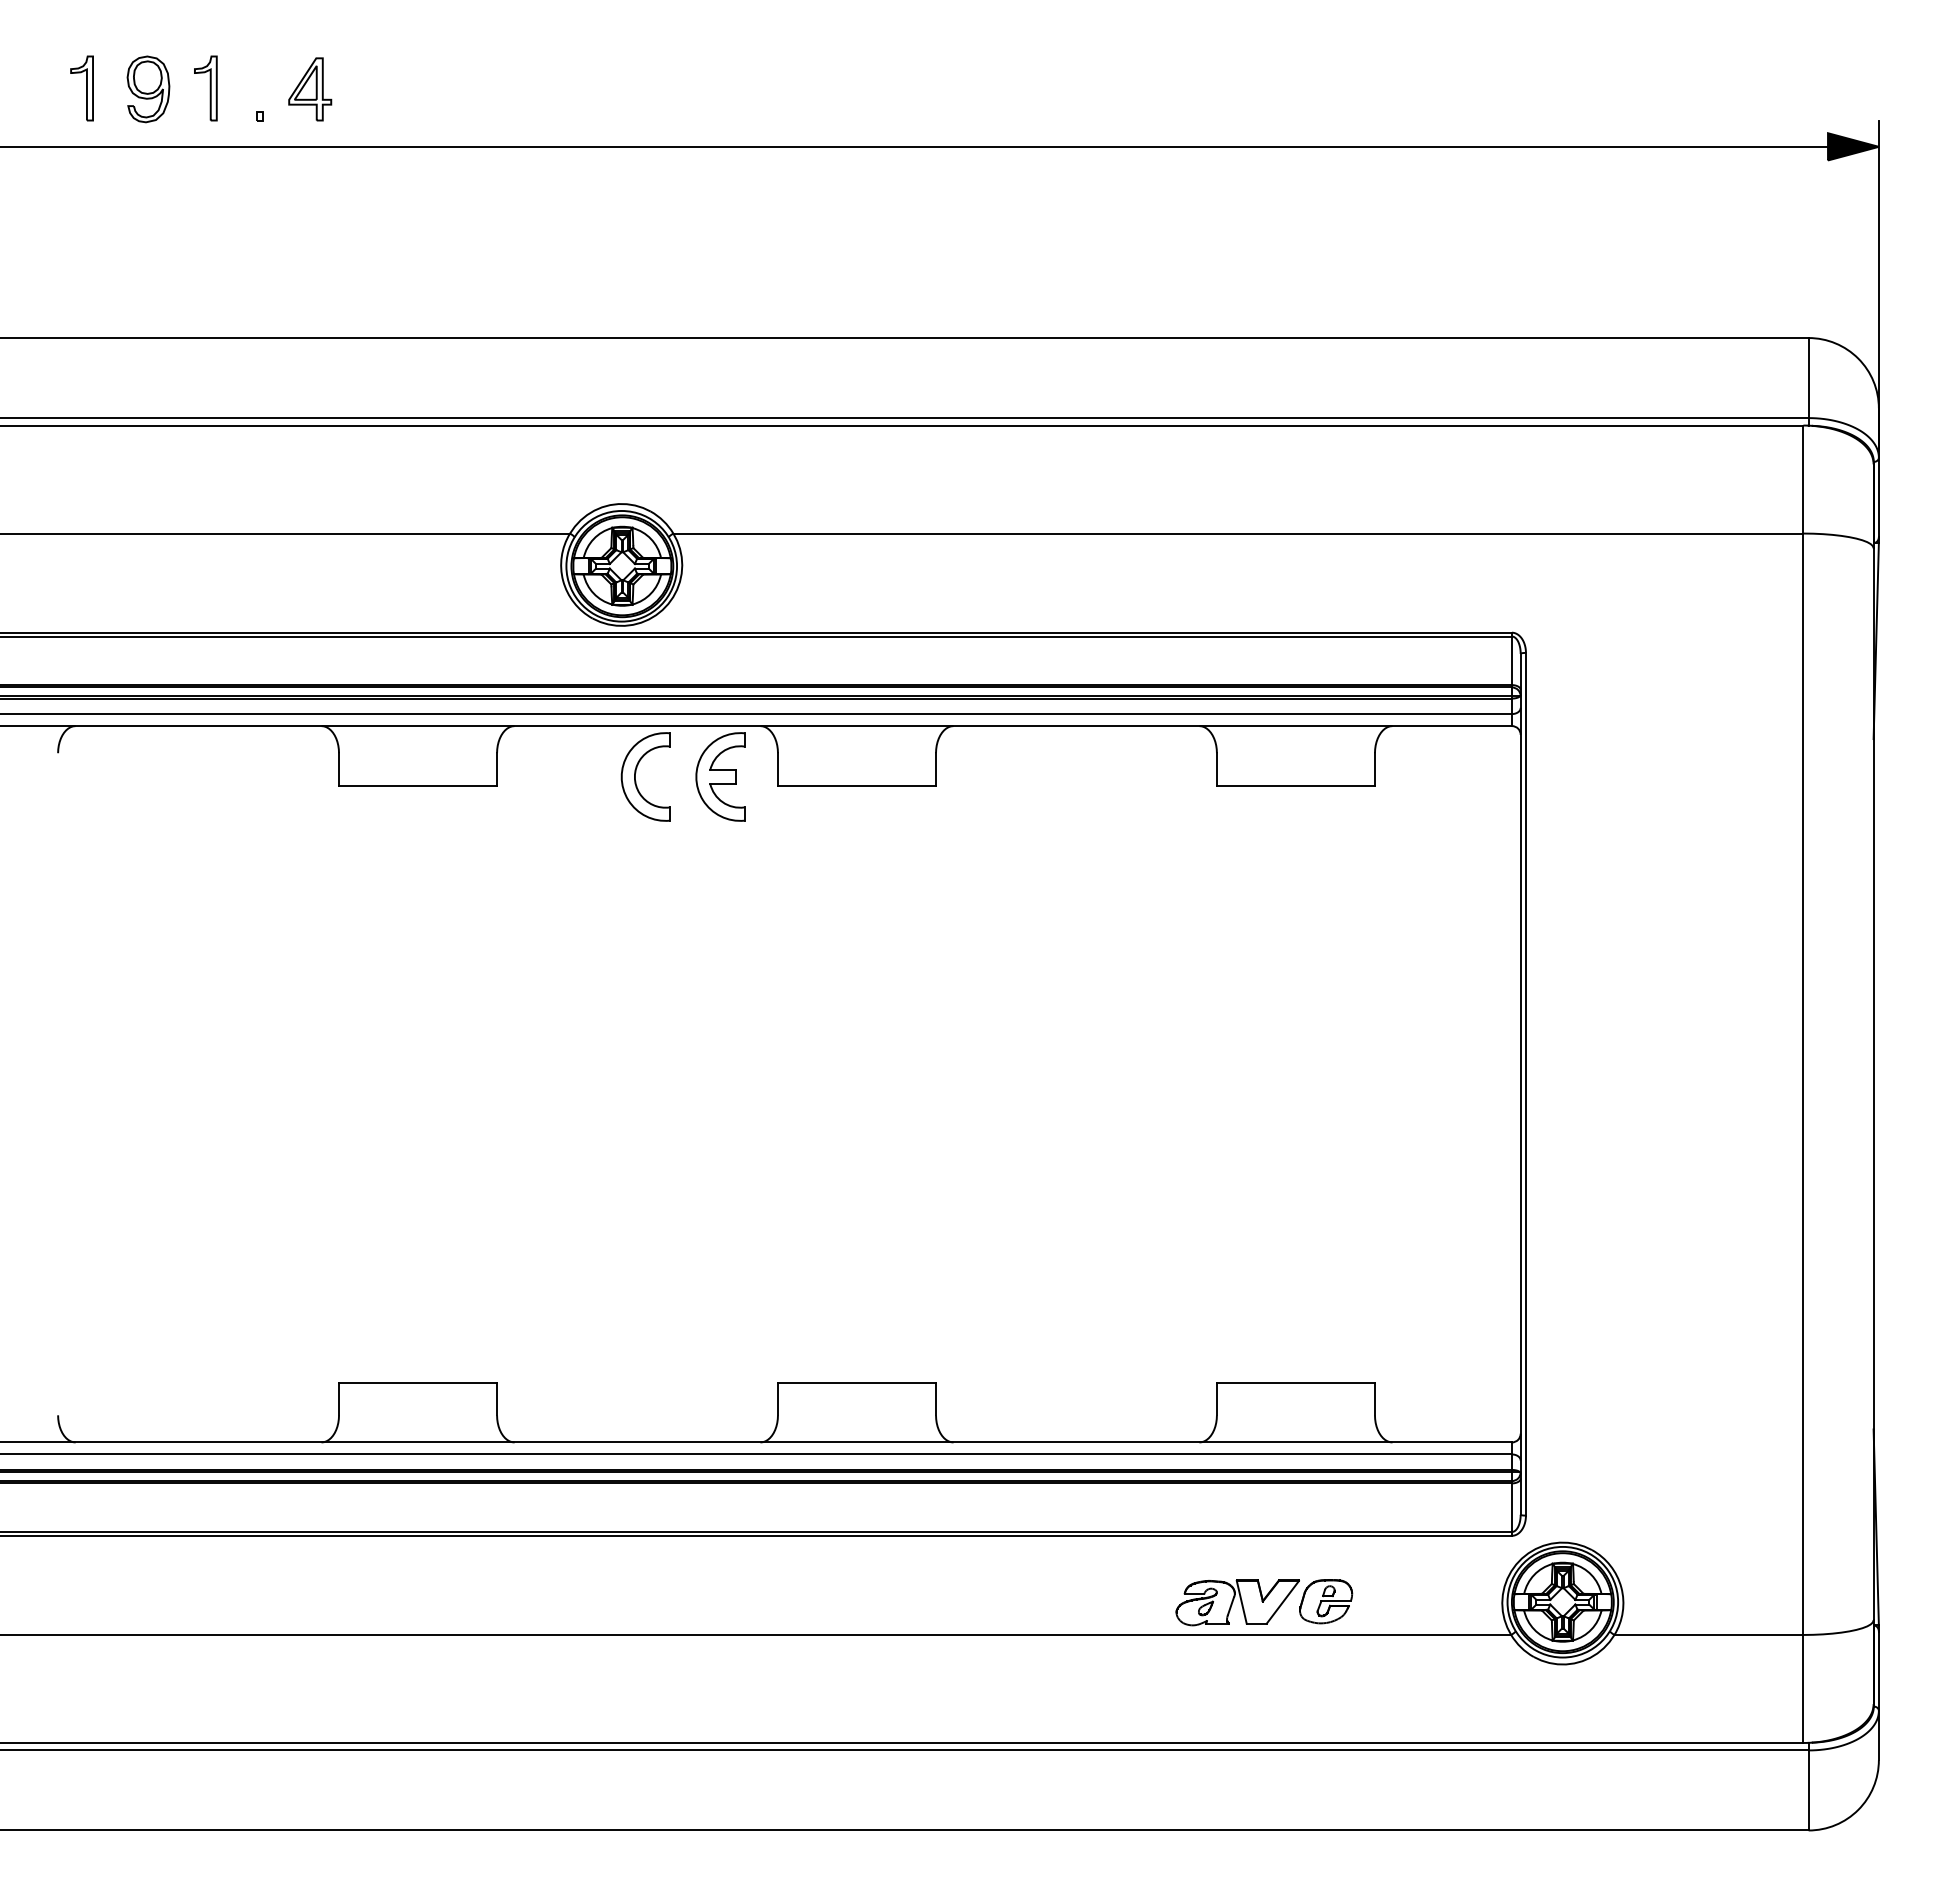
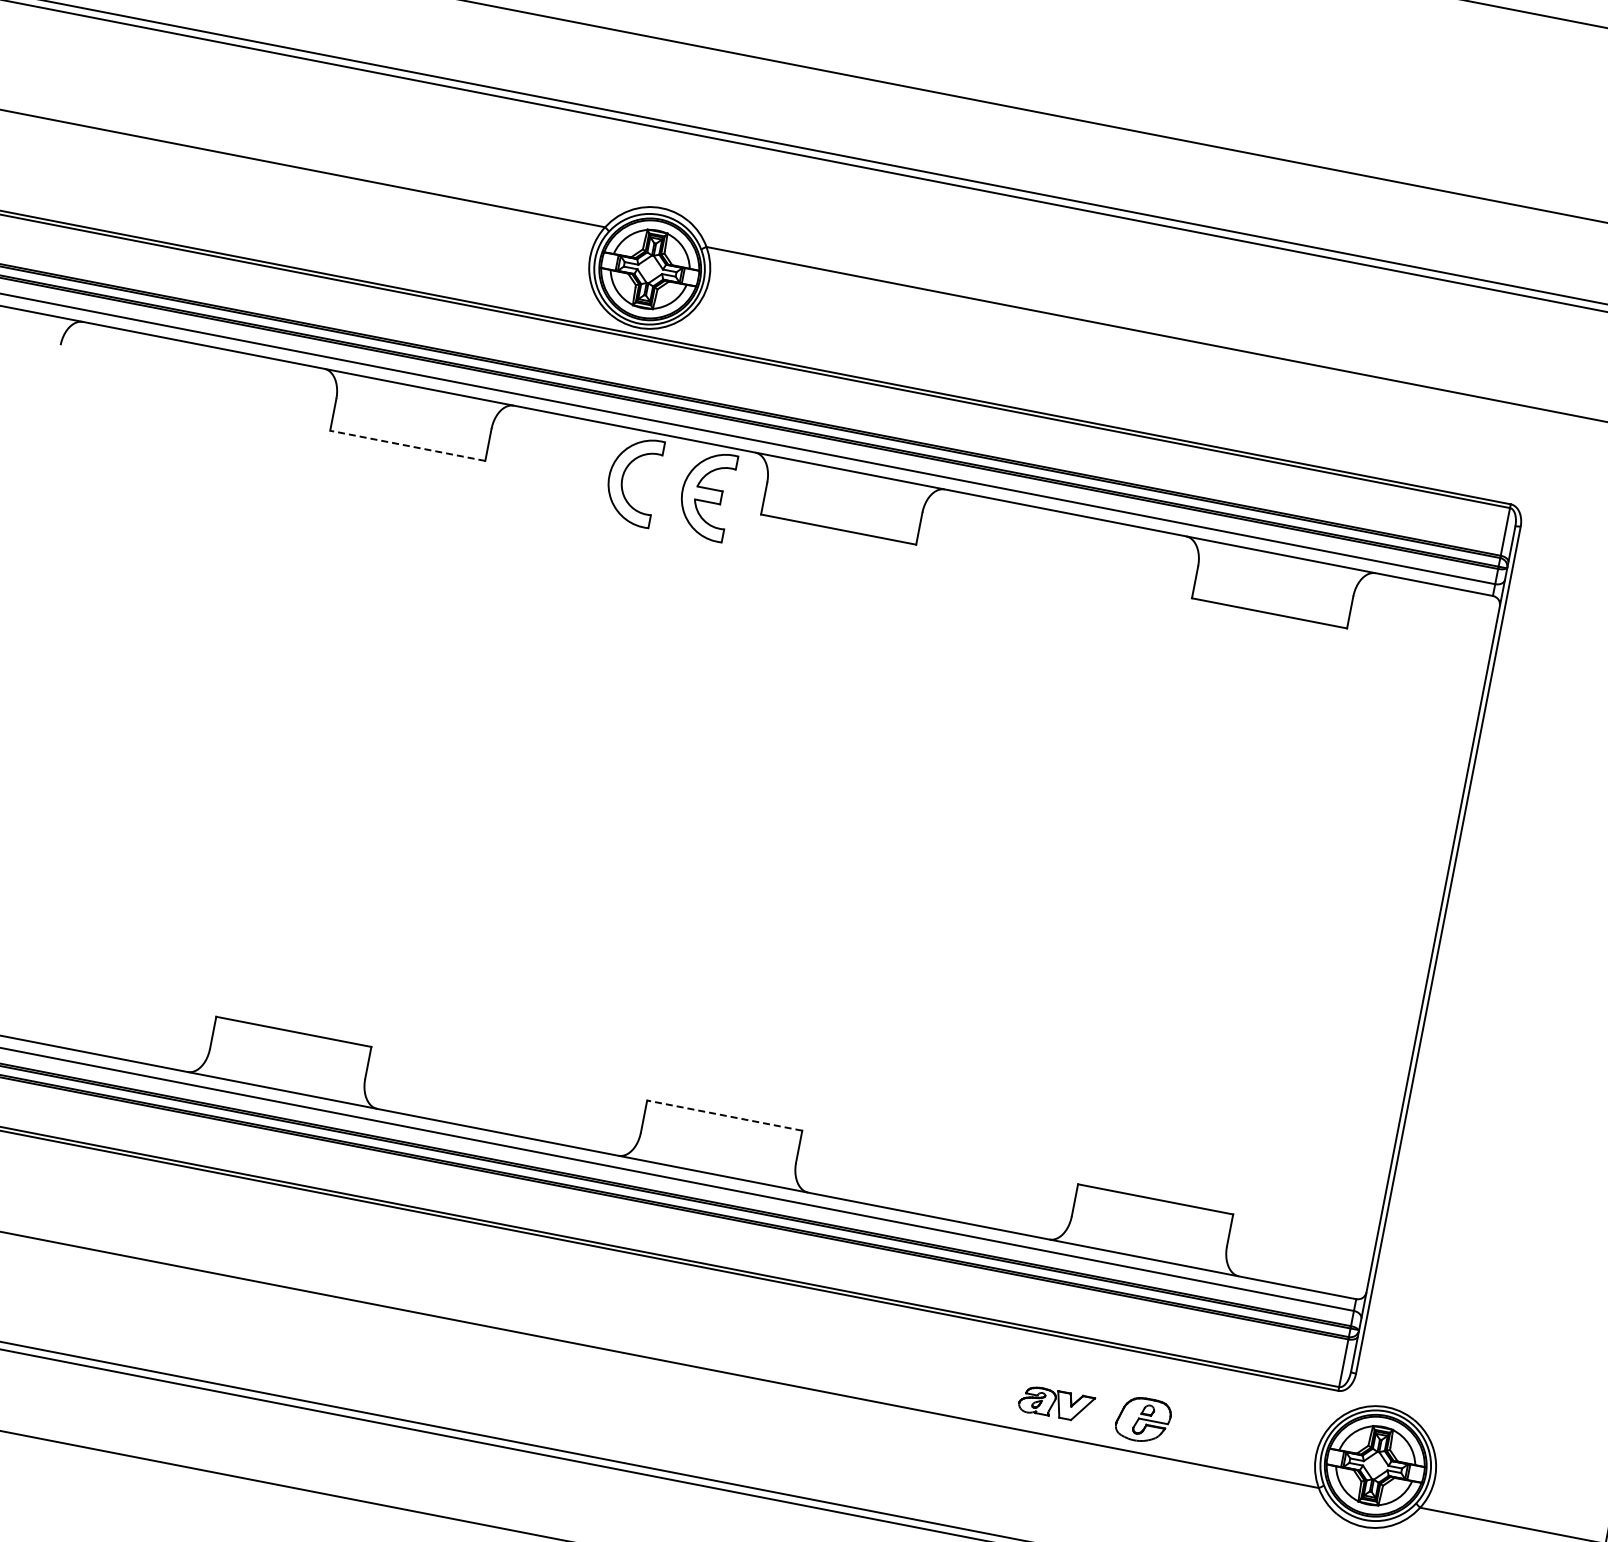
line: (417, 785) -> (407, 445), solid -> dashed
line: (856, 1382) -> (724, 1115), solid -> dashed
part: (1237, 1602) -> (1056, 1403), size x0.6

